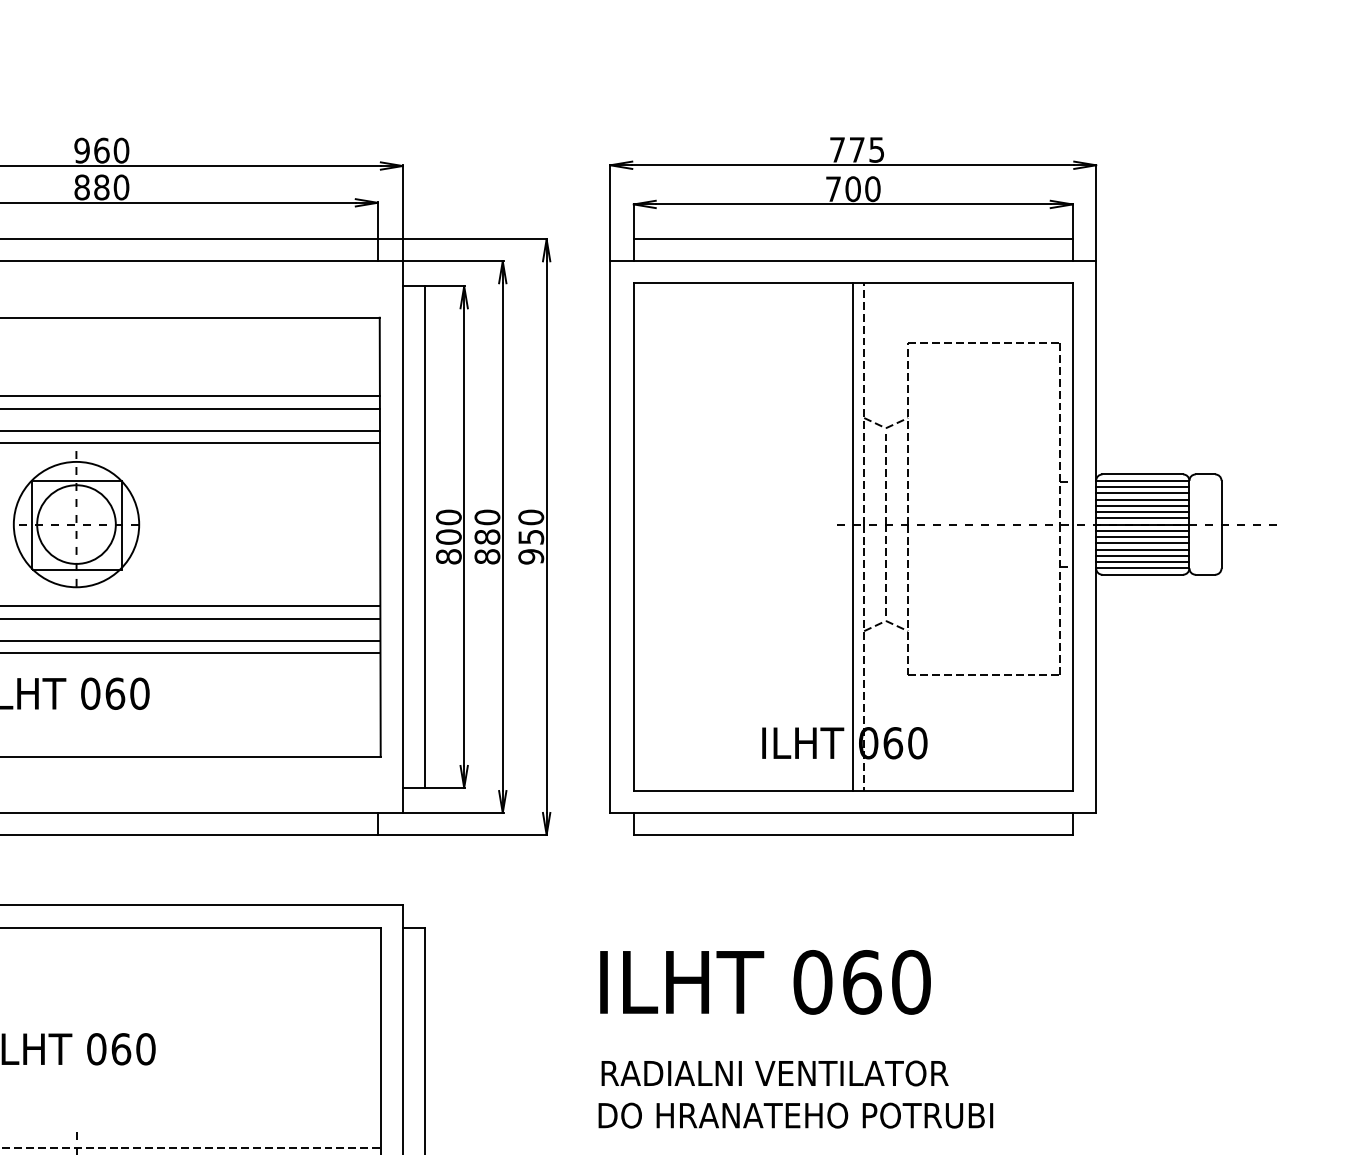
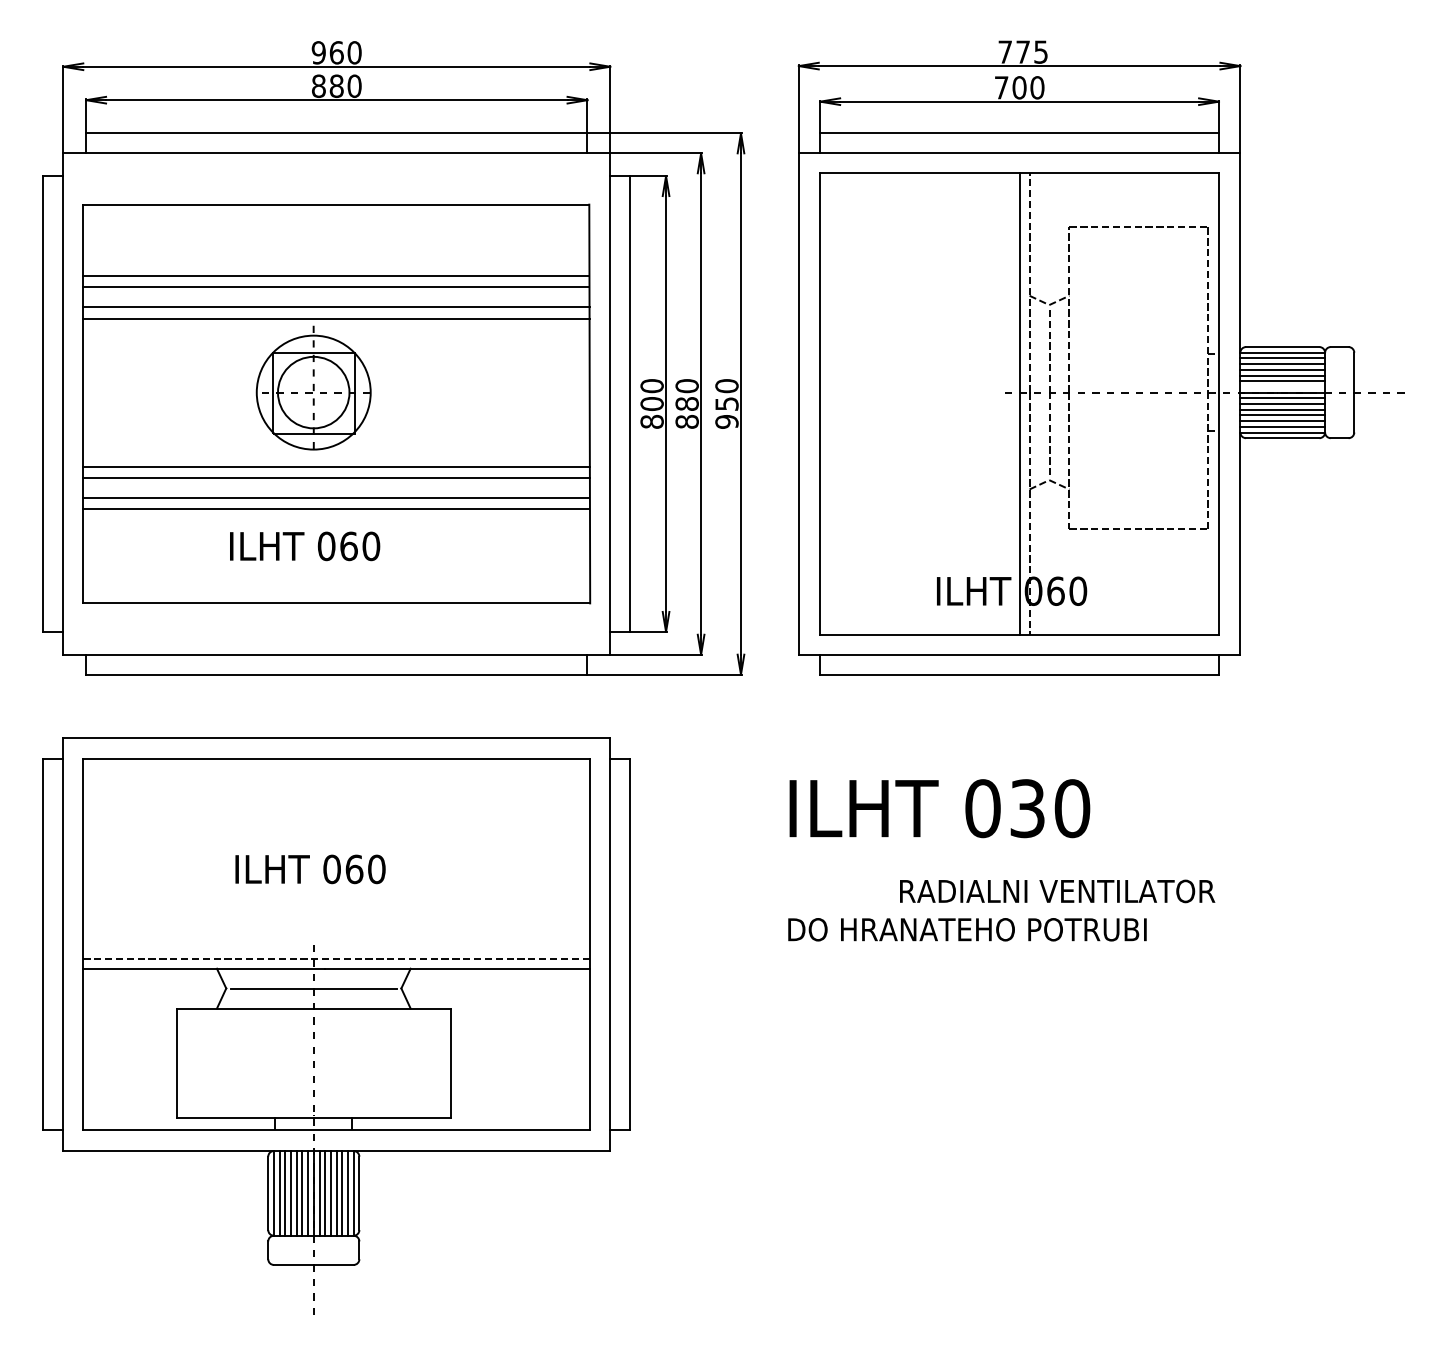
line: (1142, 517) -> (1282, 386), removed
text: (861, 982) -> (1027, 808), 060 -> 030
text: (774, 1073) -> (1057, 891), moved

